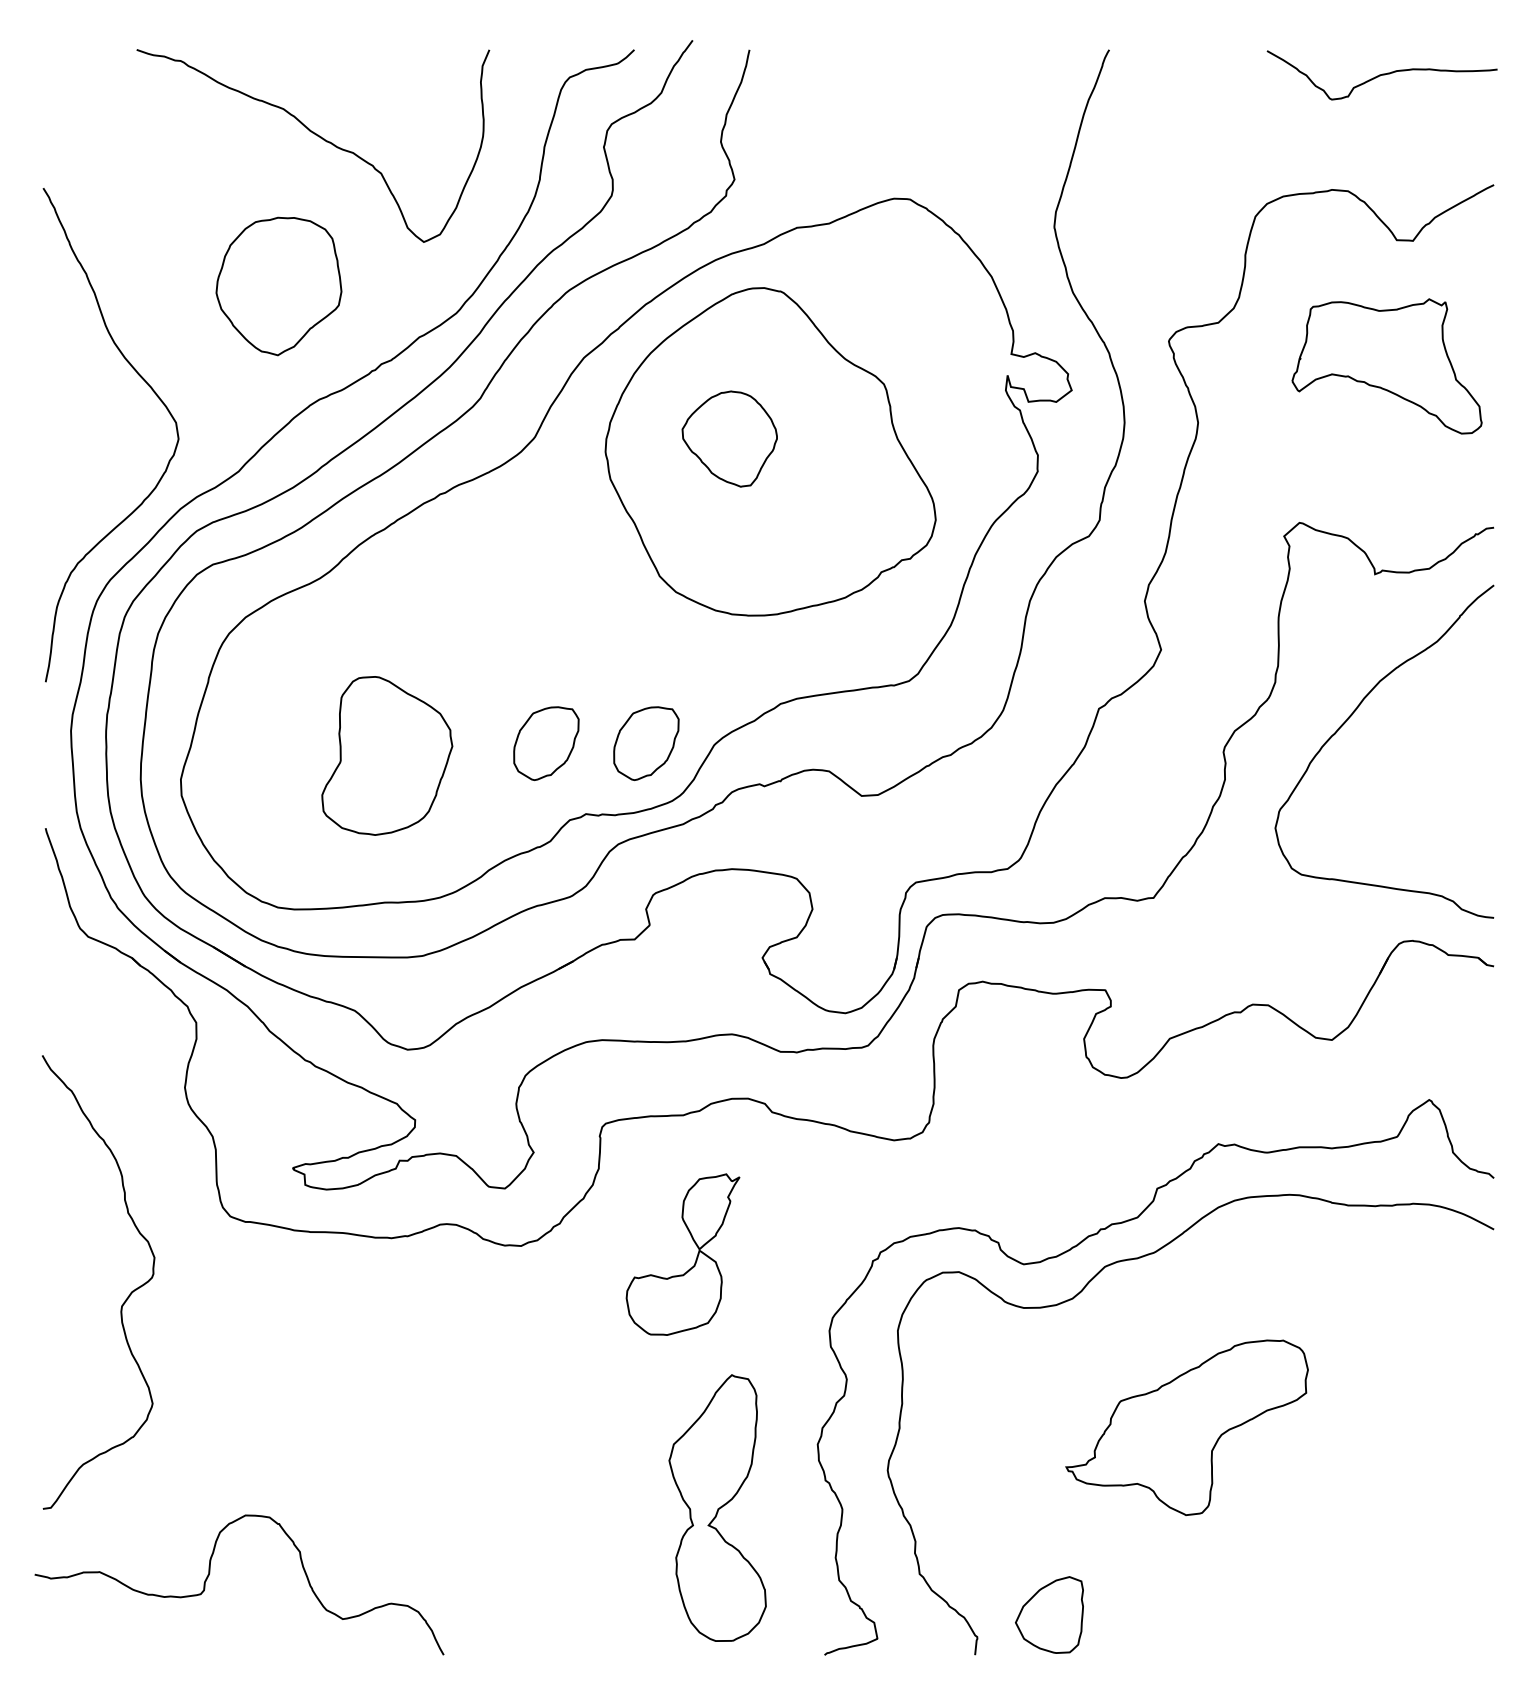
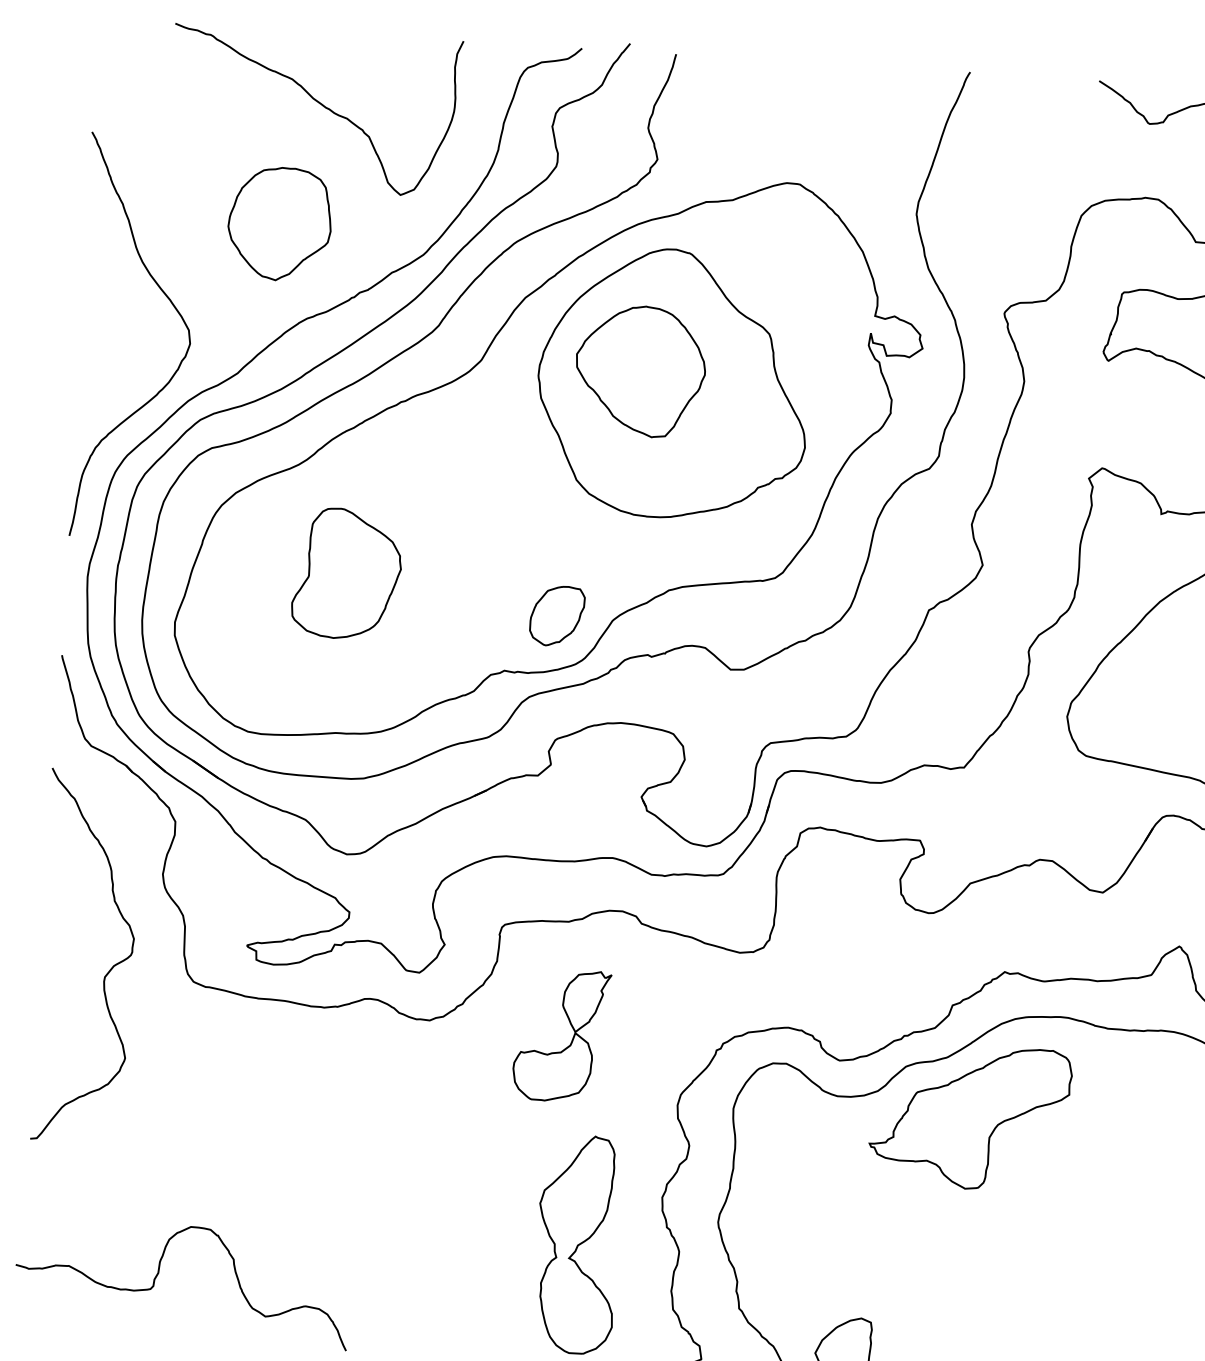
part: (729, 438) -> (640, 370), size x1.67
part: (546, 743) -> (475, 611), removed
part: (387, 755) -> (347, 573), moved
curve: (122, 1303) -> (105, 974), moved
part: (1186, 1427) -> (969, 1117), moved

